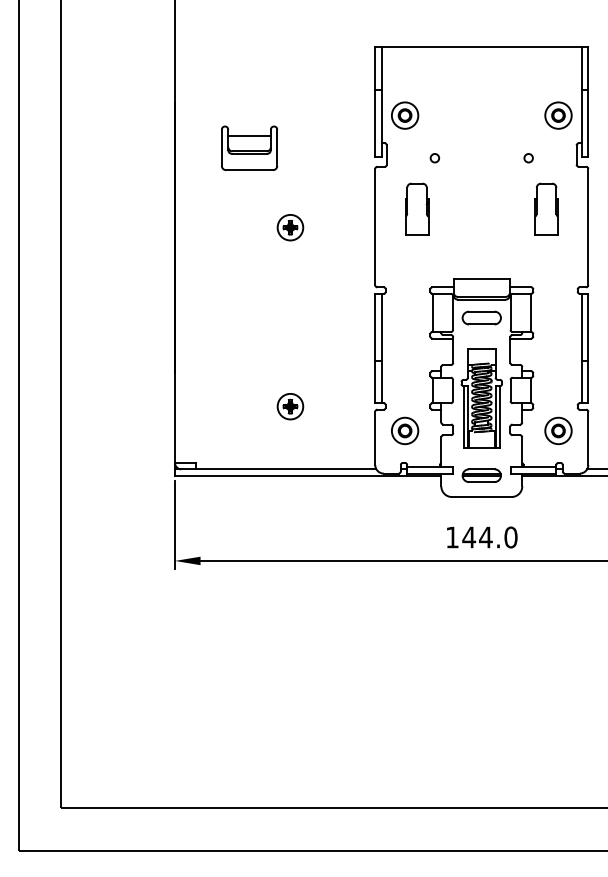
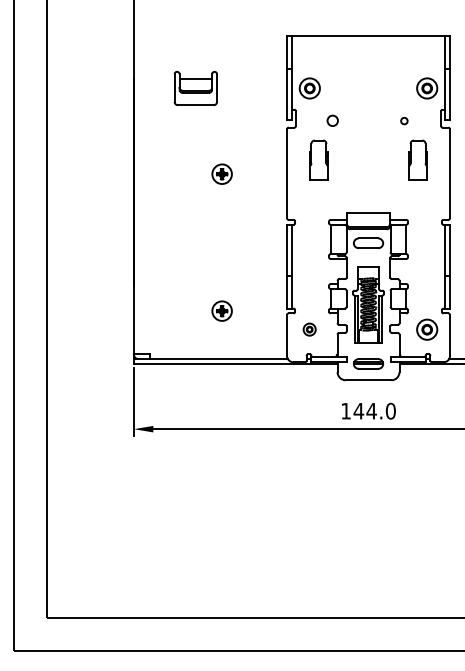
part: (249, 148) -> (195, 88), moved
circle: (434, 158) -> (332, 121), size x1.6
part: (404, 430) -> (309, 329), size x0.6

